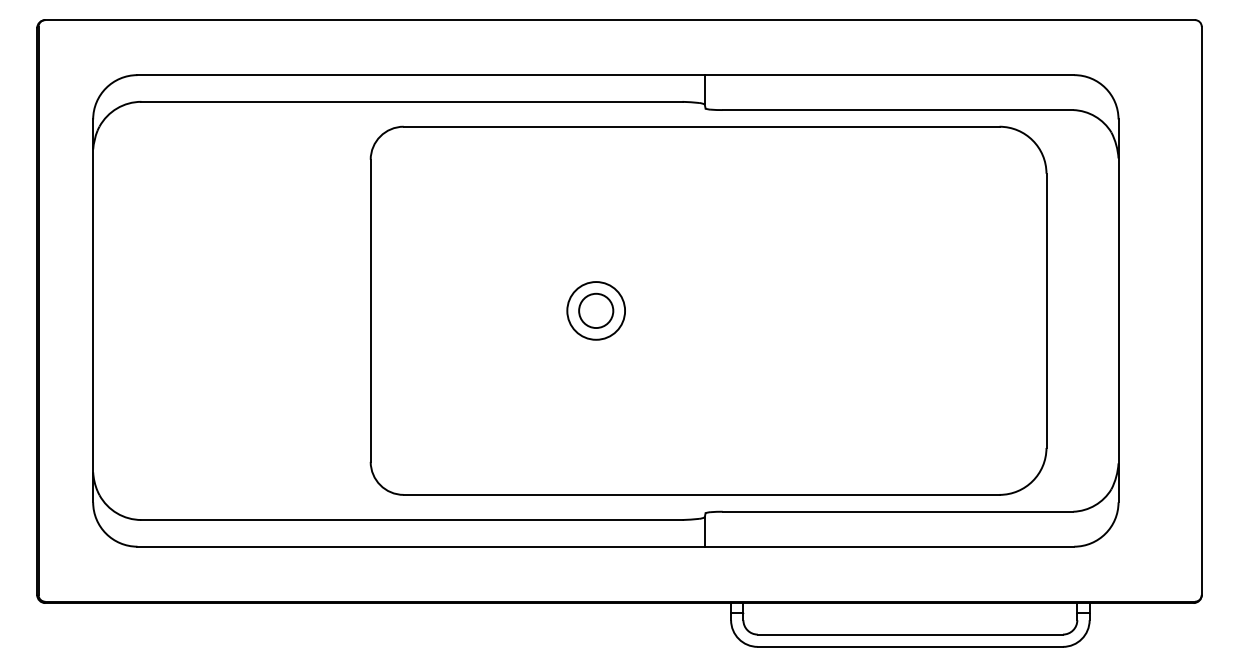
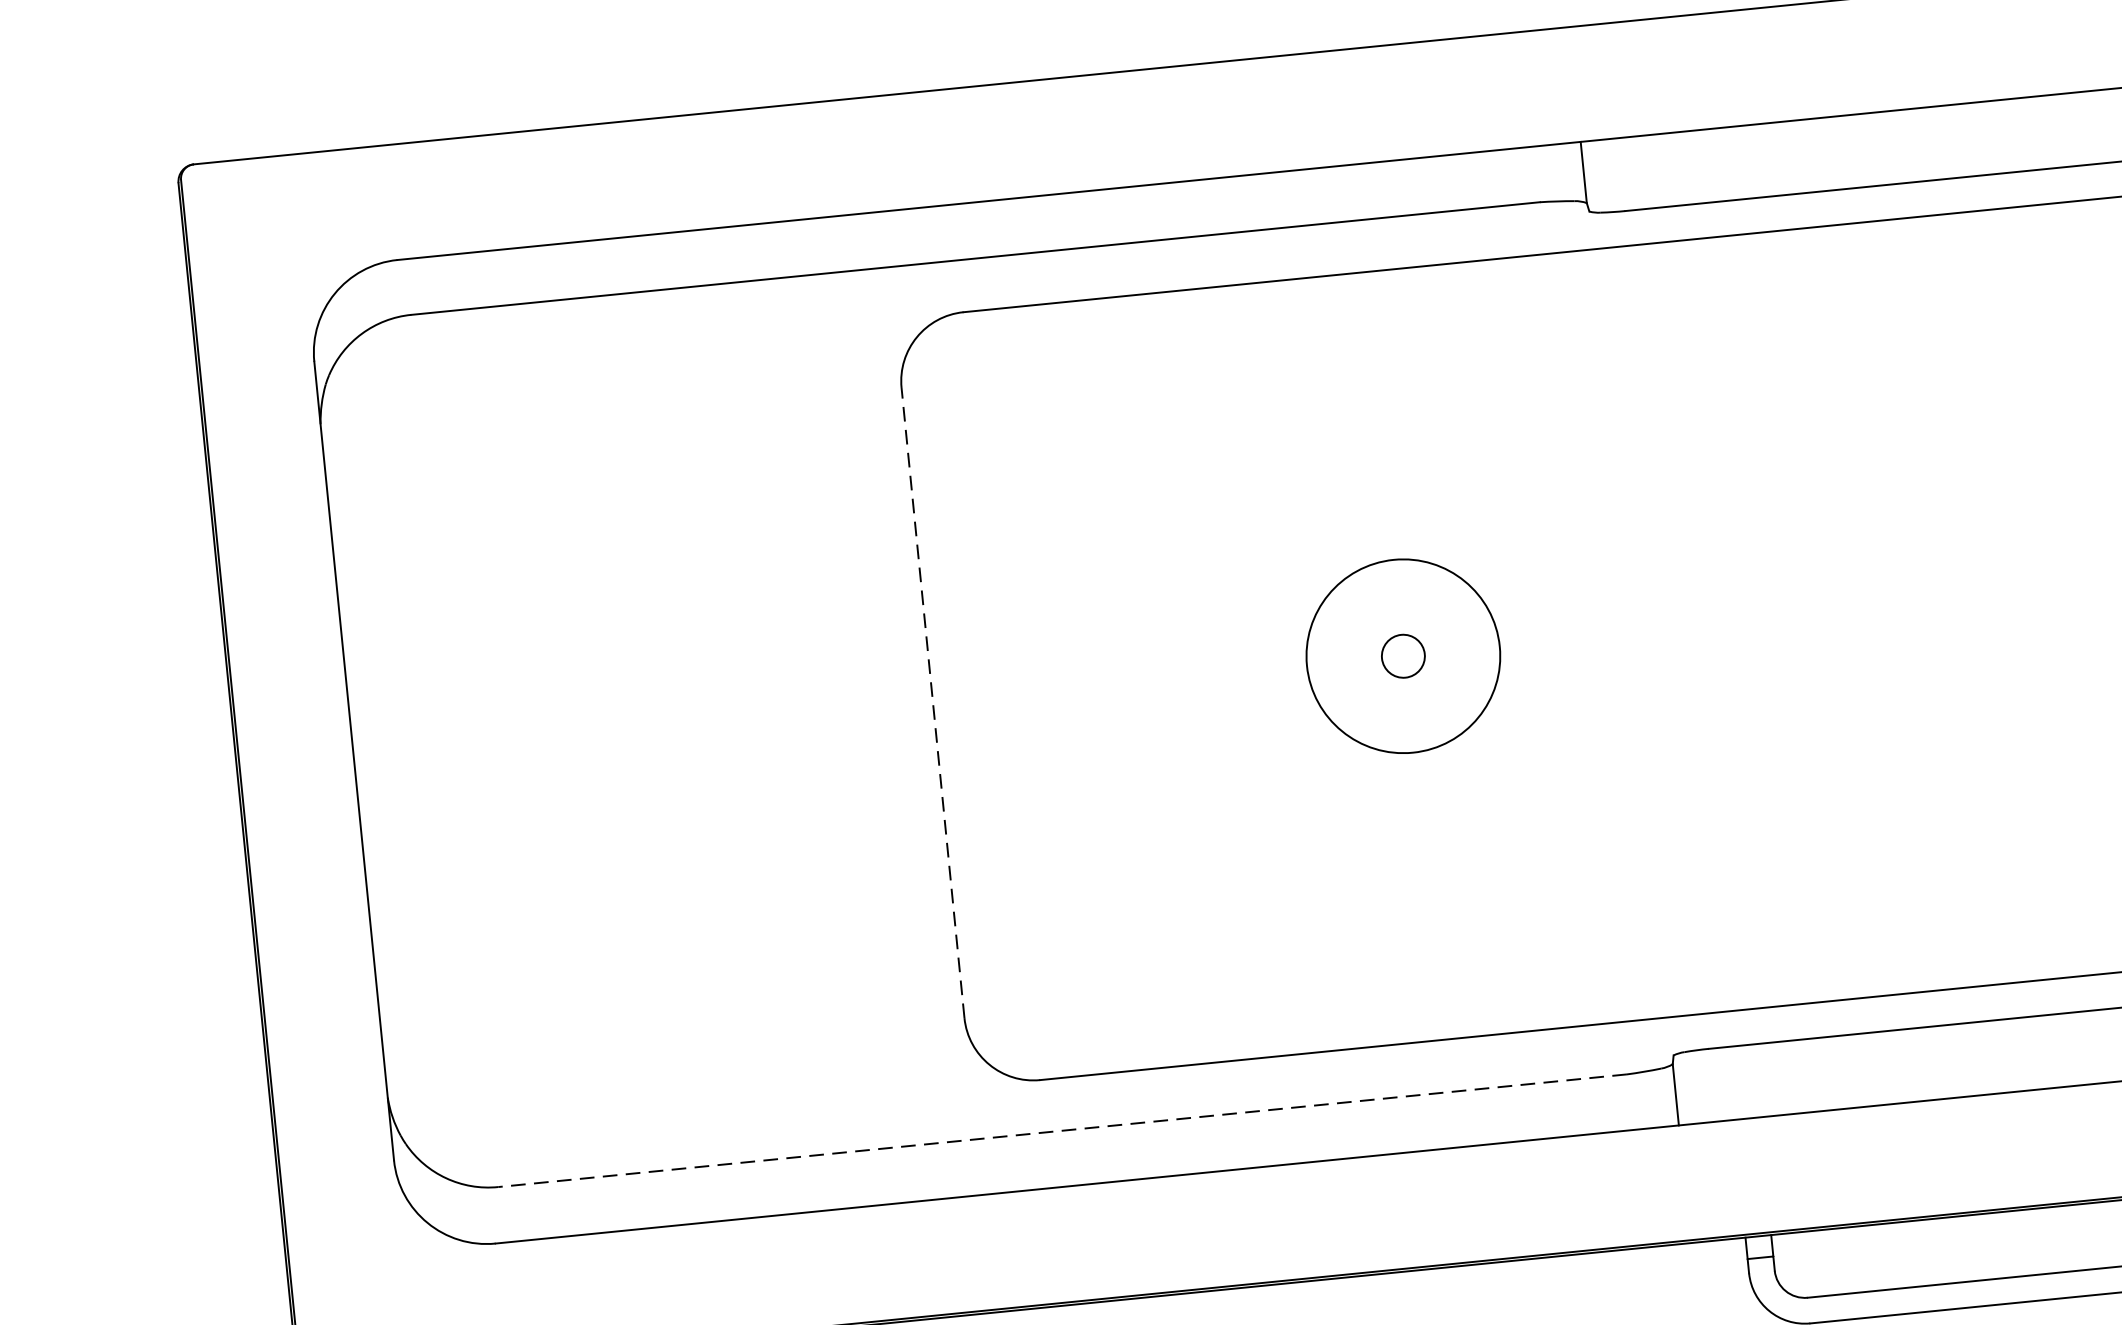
line: (370, 310) -> (932, 702), solid -> dashed
circle: (596, 310) -> (1403, 655), size x0.6
circle: (596, 310) -> (1403, 655), size x1.6
line: (411, 520) -> (1061, 1131), solid -> dashed

